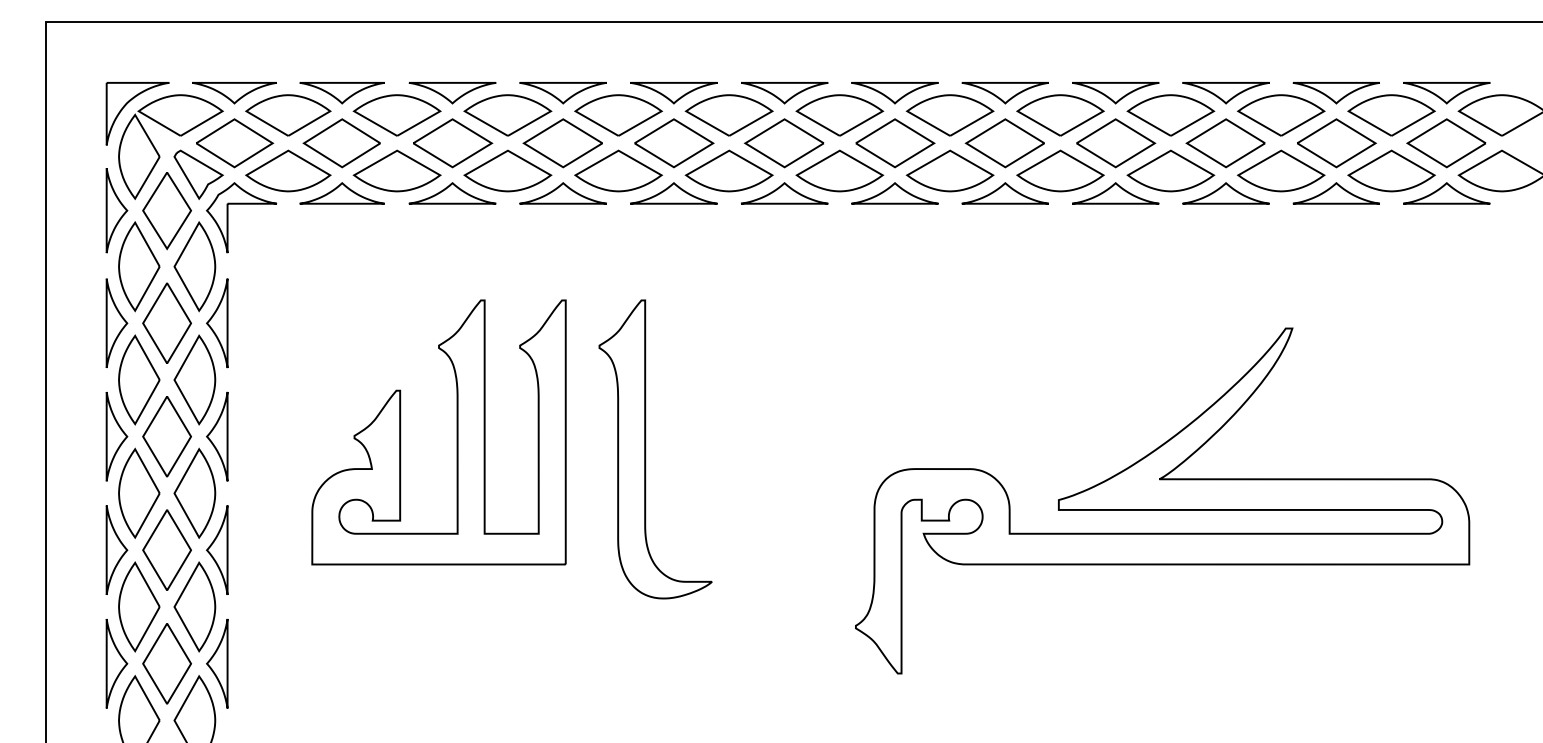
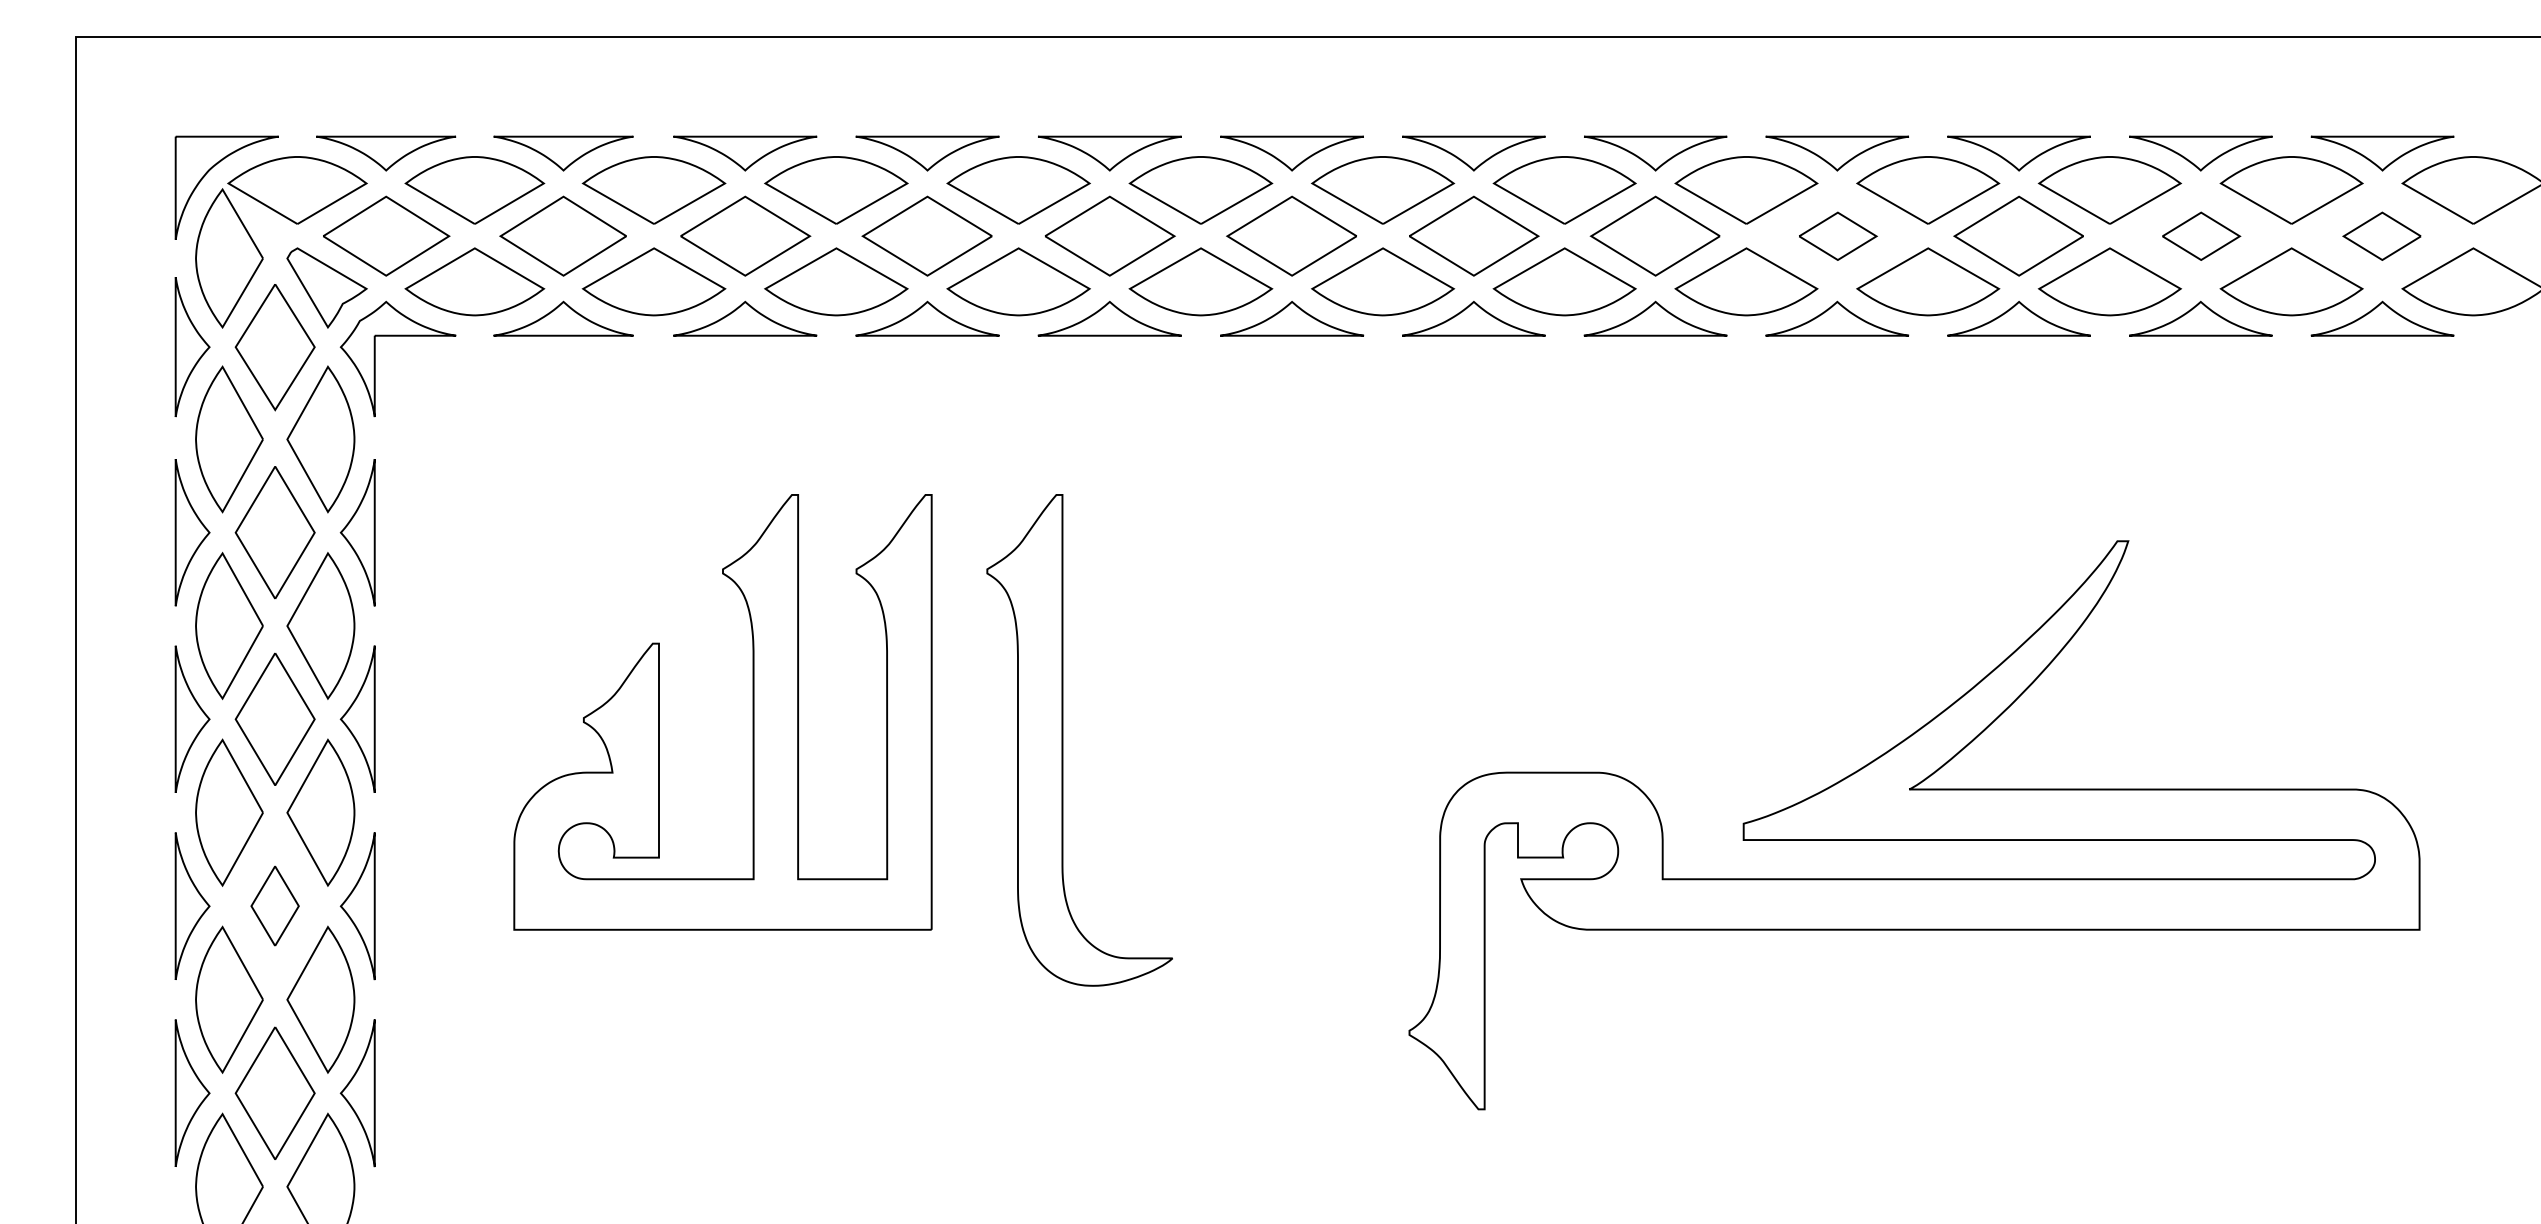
part: (1116, 143) -> (1838, 236), size x0.6
part: (1336, 143) -> (2200, 236), size x0.6
part: (1446, 143) -> (2382, 236), size x0.6
part: (166, 549) -> (274, 905), size x0.6

